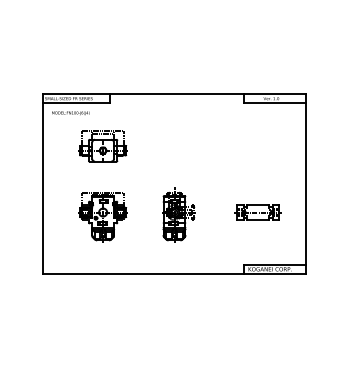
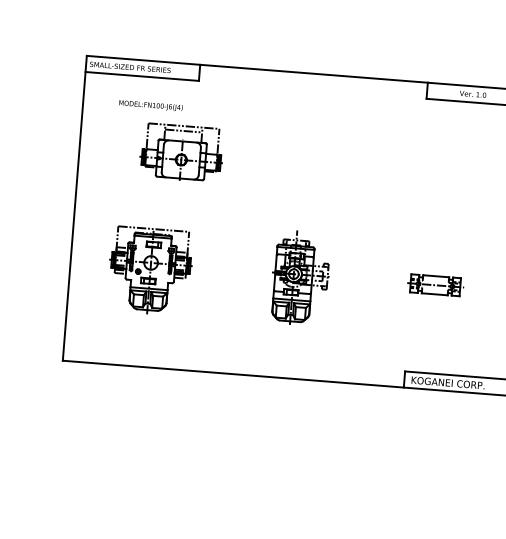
text: (70, 113) -> (150, 106), moved
part: (257, 212) -> (434, 285), size x0.7
part: (102, 217) -> (149, 271), moved

